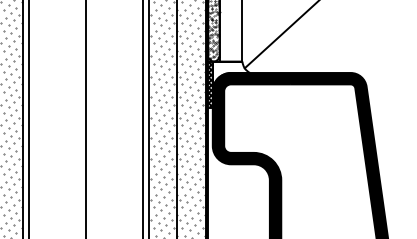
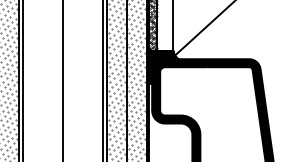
hatch: (230, 75) -> (164, 60), added

